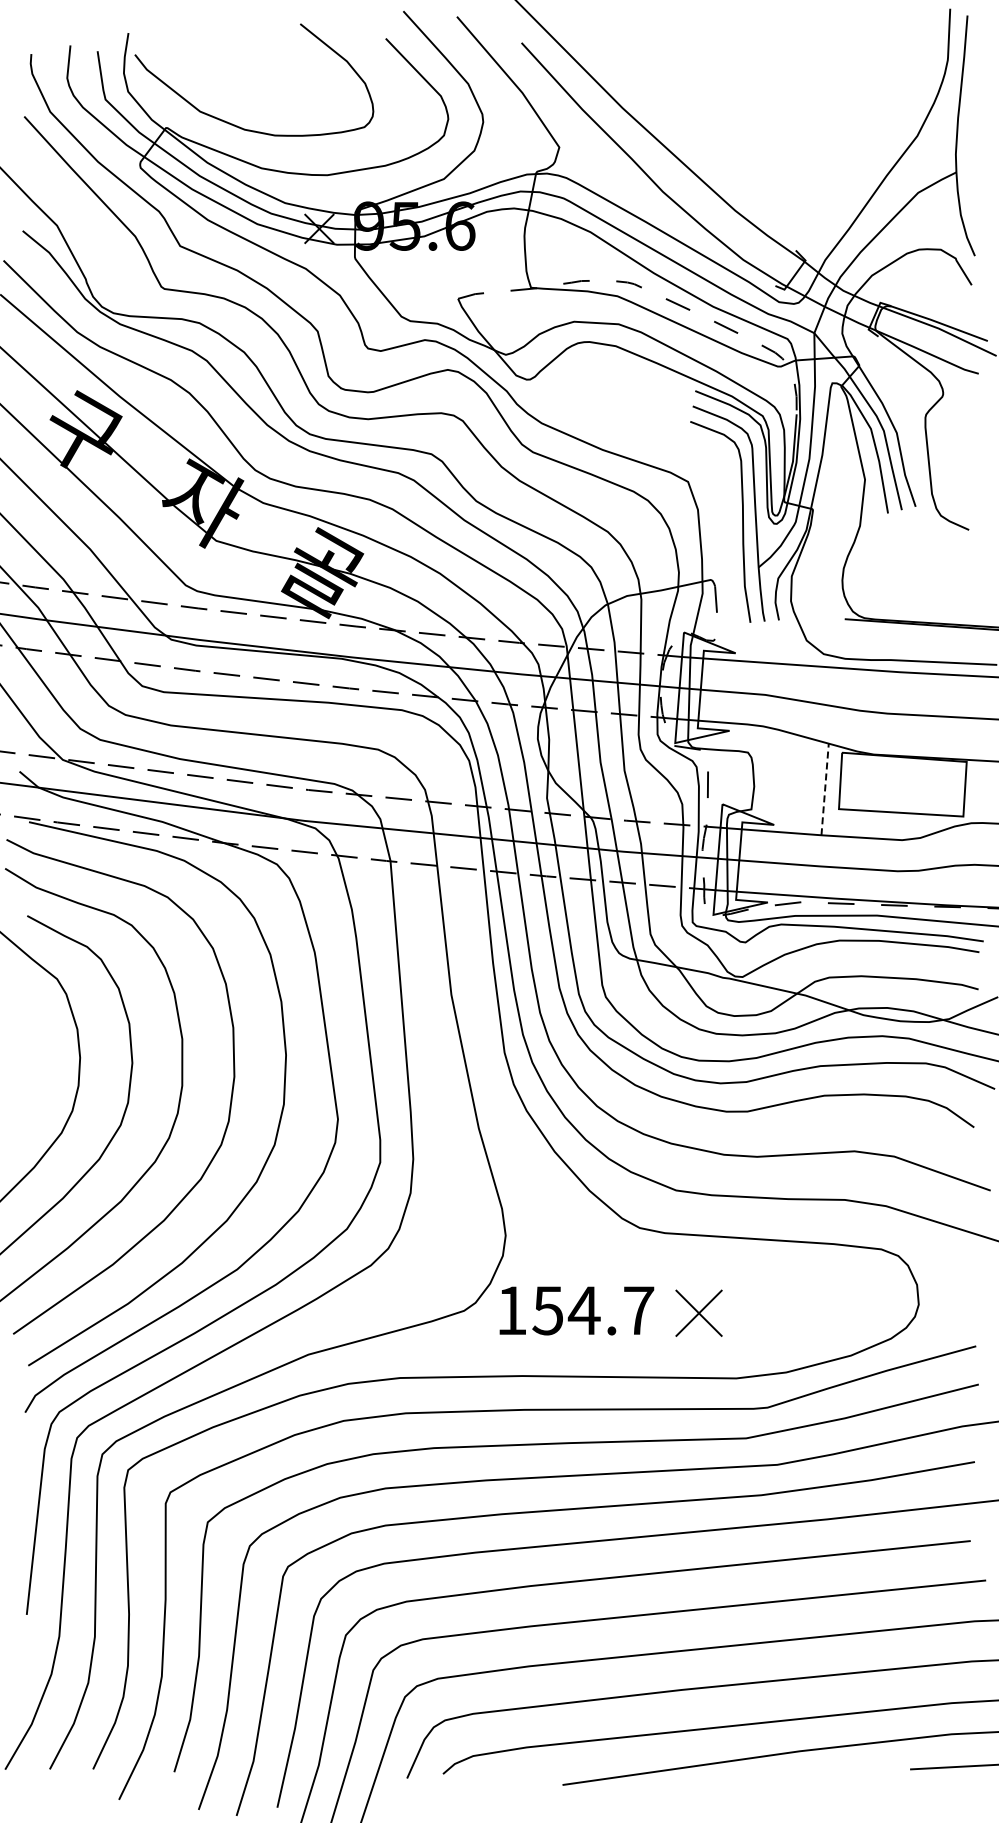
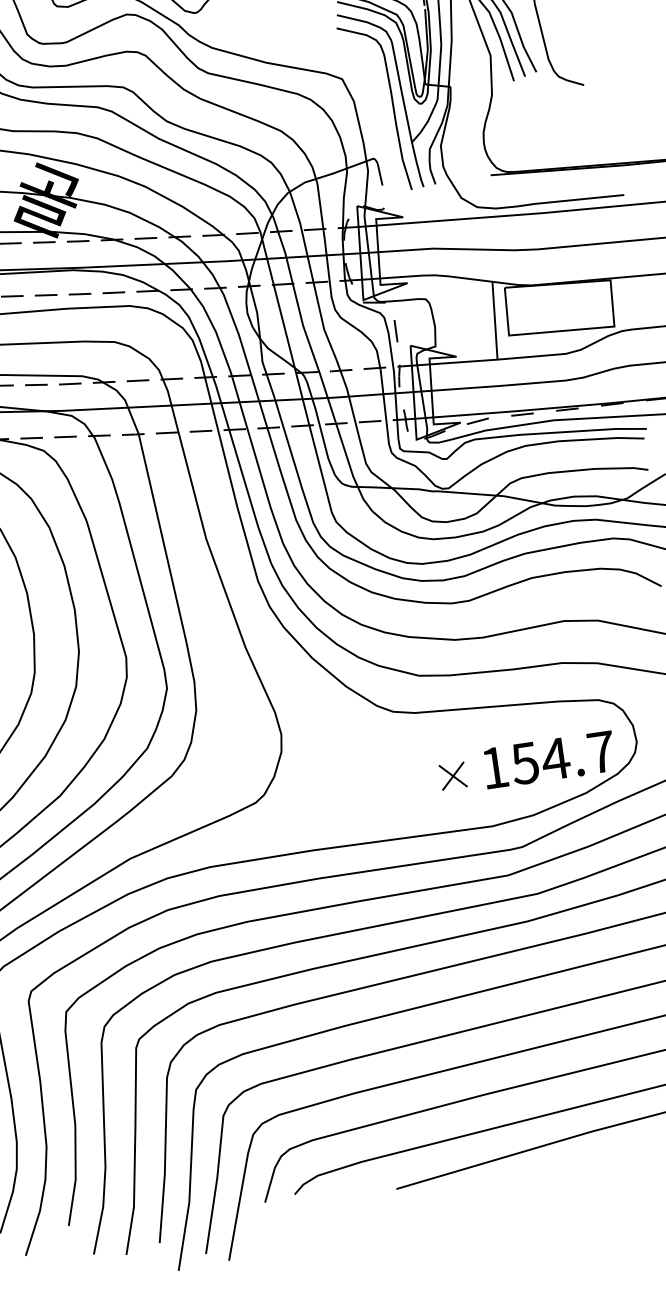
line: (825, 789) -> (495, 320), dashed -> solid
text: (576, 1310) -> (549, 759), moved
part: (698, 1313) -> (452, 776), size x0.62

